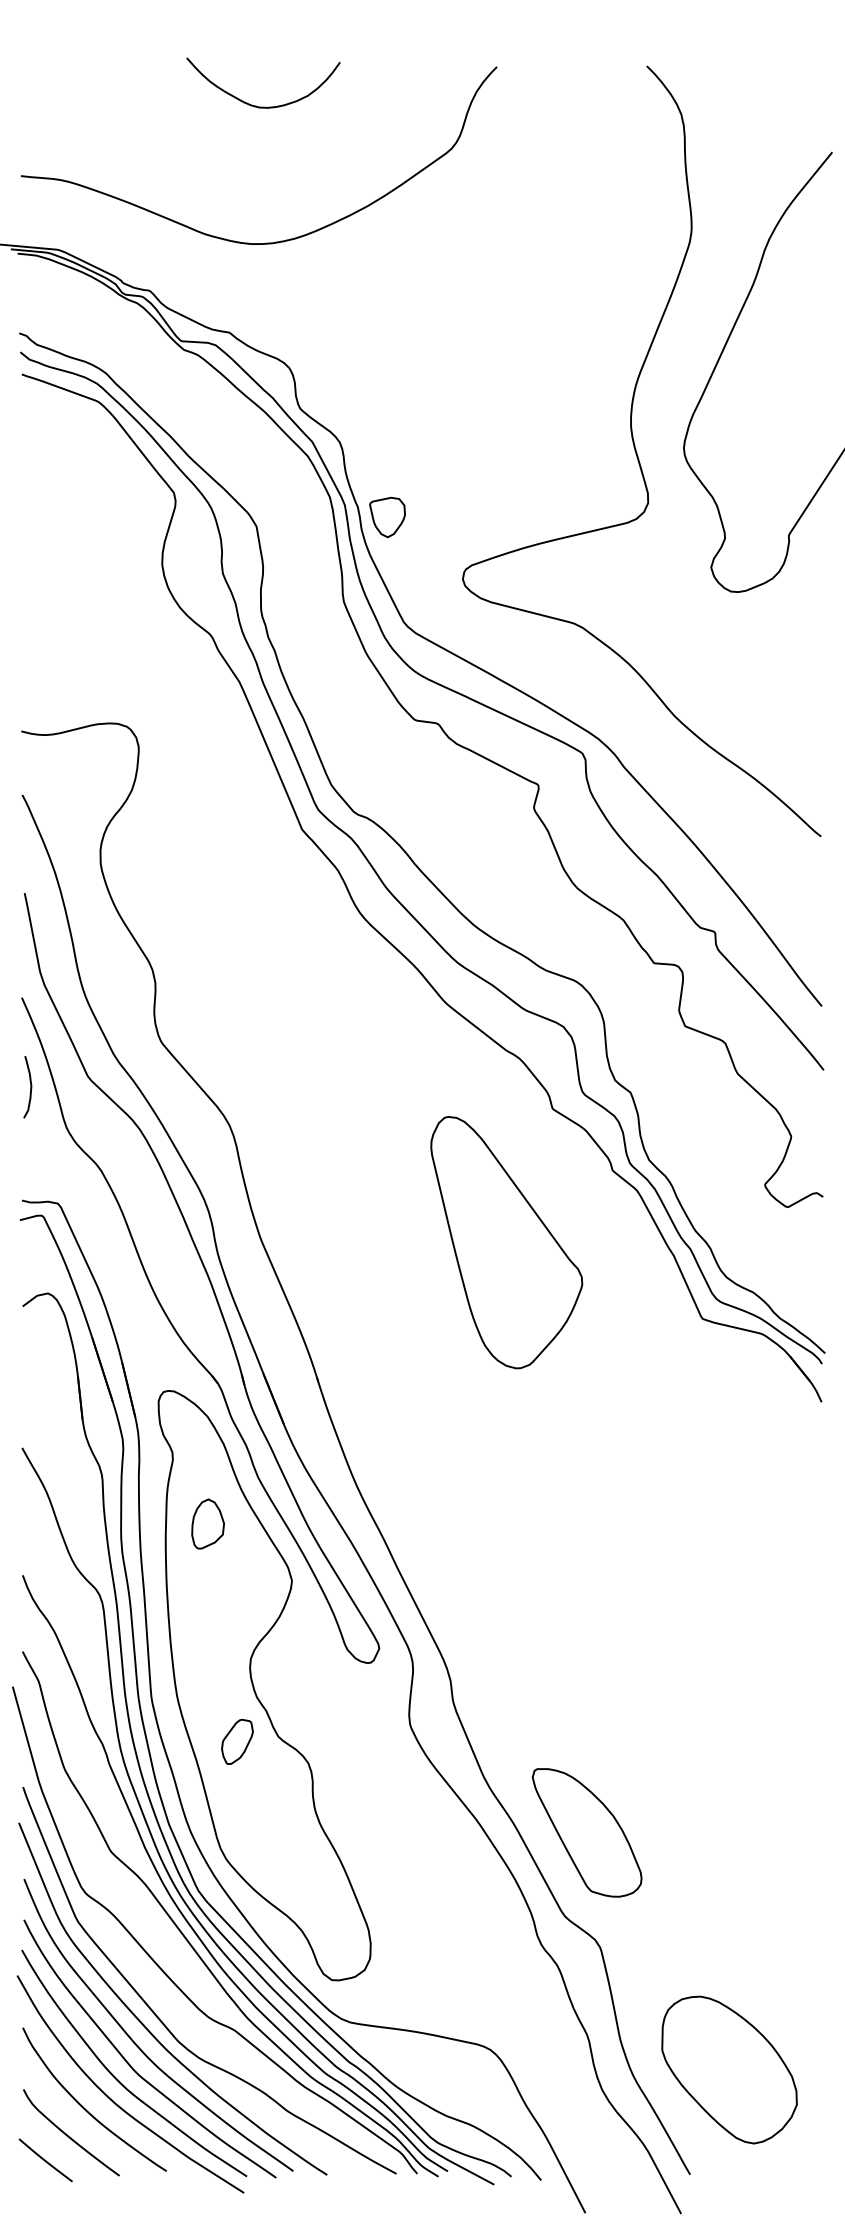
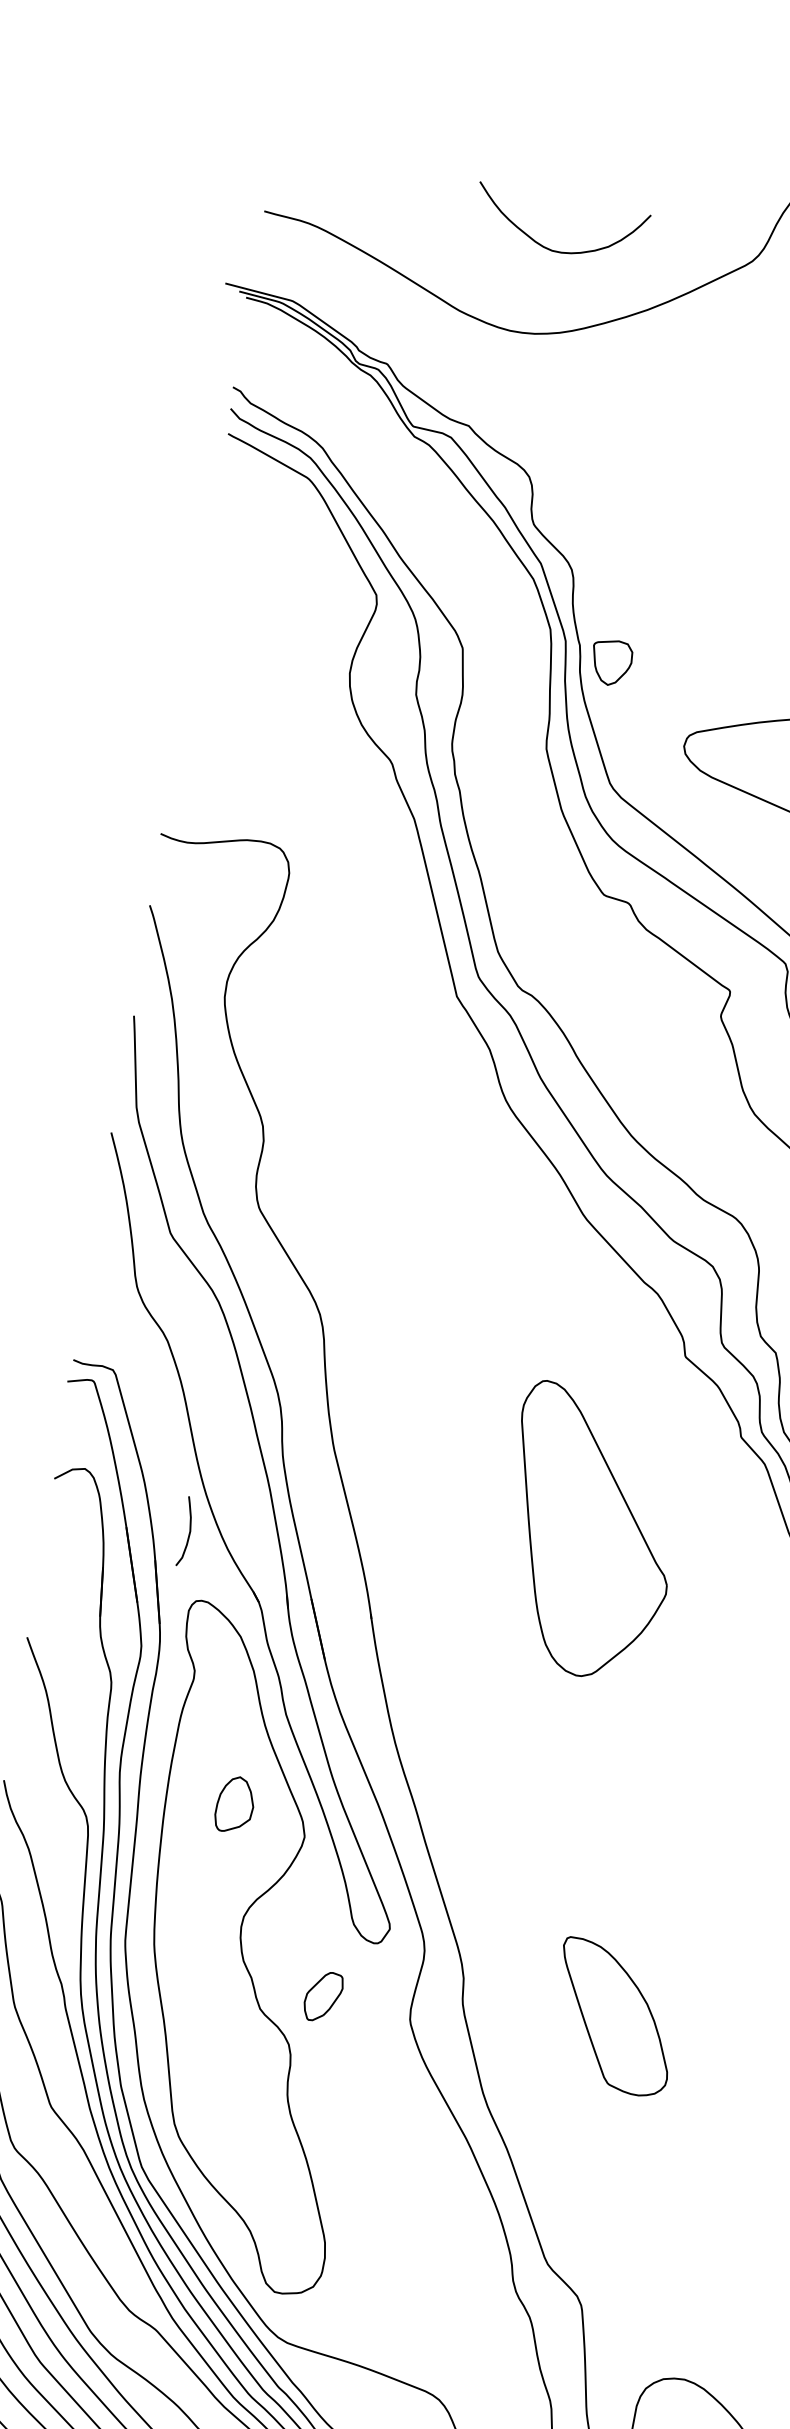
curve: (263, 106) -> (556, 250), moved
curve: (30, 1087) -> (189, 1532), moved
part: (506, 1242) -> (588, 1532), moved
part: (207, 1523) -> (234, 1804), moved
part: (237, 1741) -> (323, 1996), moved
part: (586, 1832) -> (613, 2017), moved

